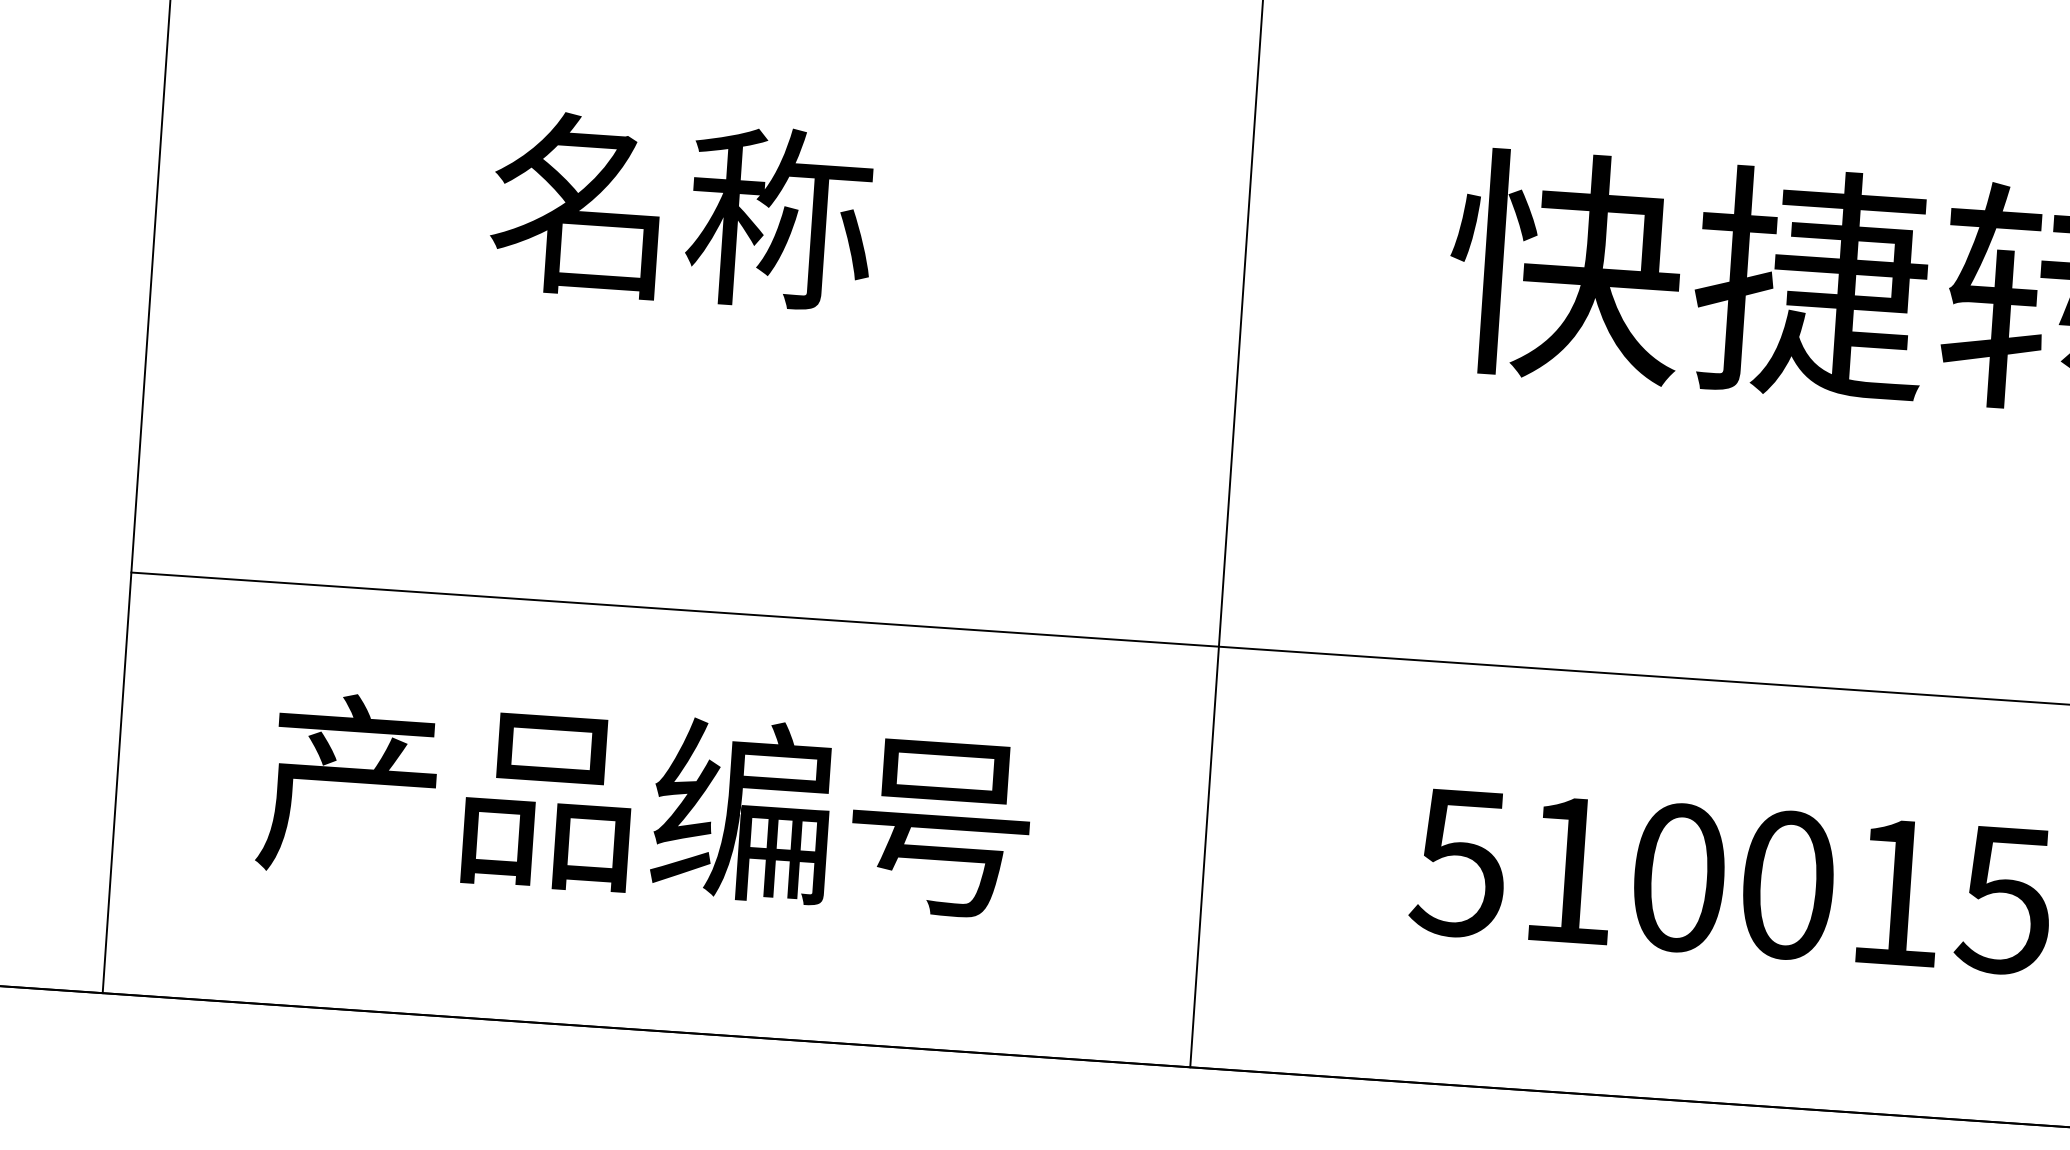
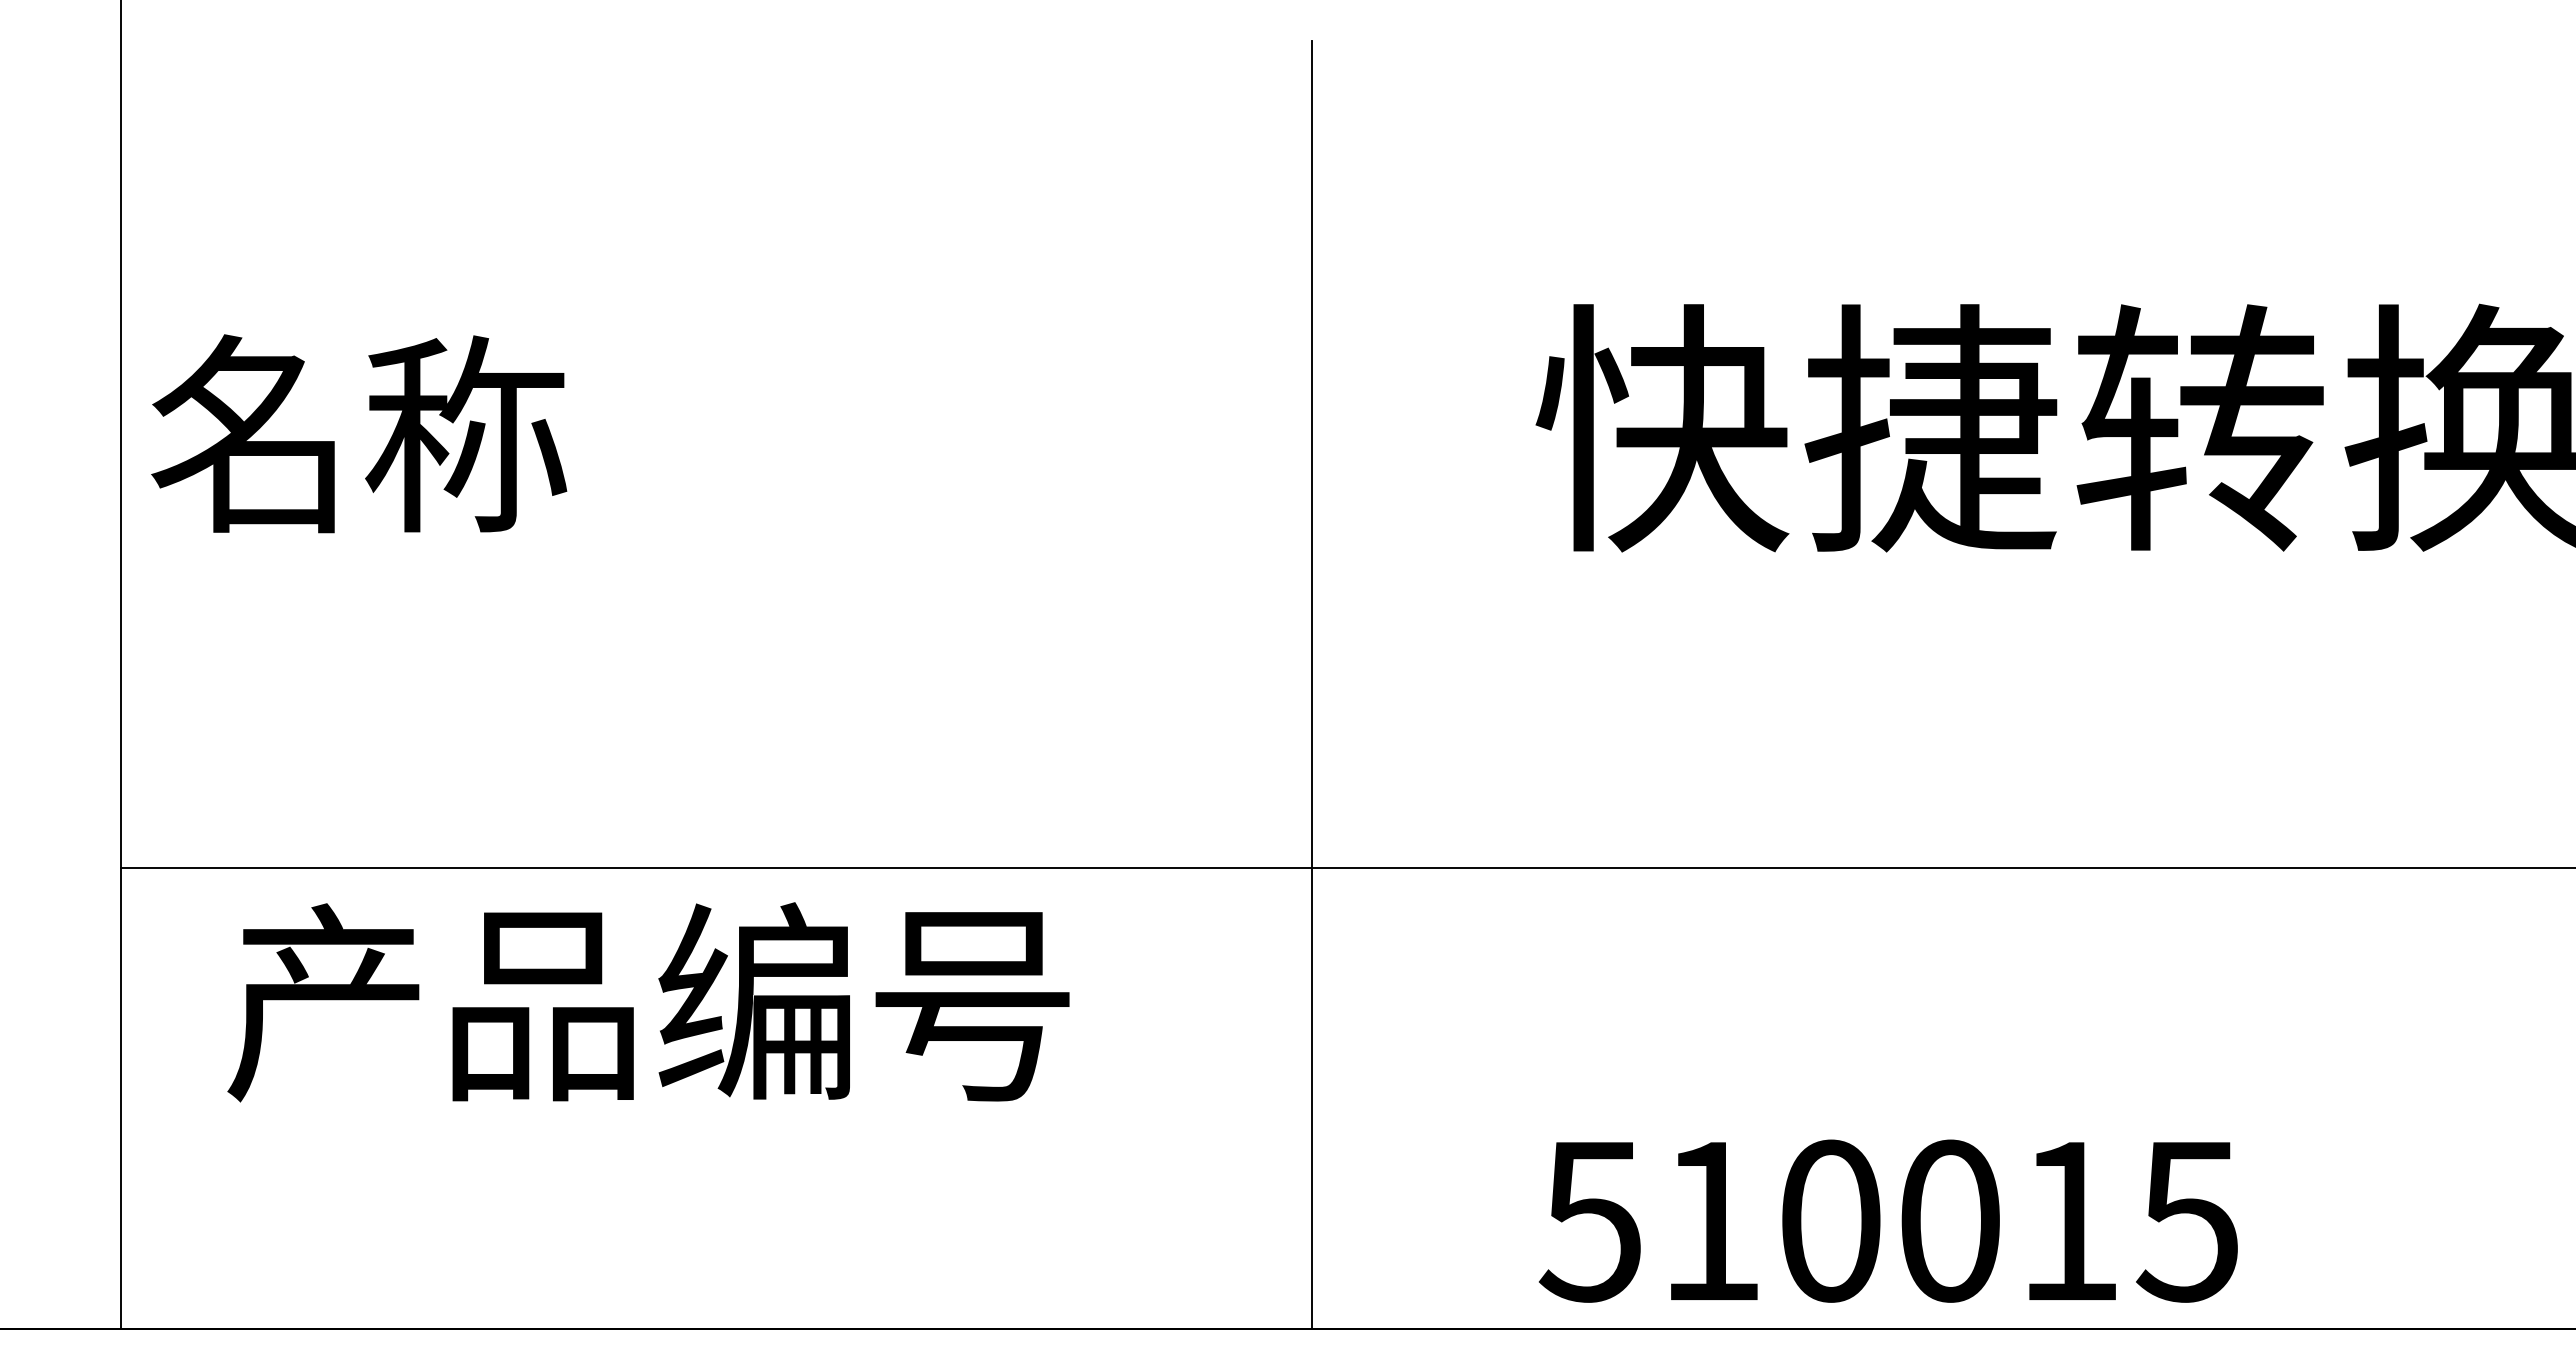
text: (682, 211) -> (359, 433), moved
text: (645, 804) -> (648, 1002), moved
text: (1731, 880) -> (1888, 1220), moved

